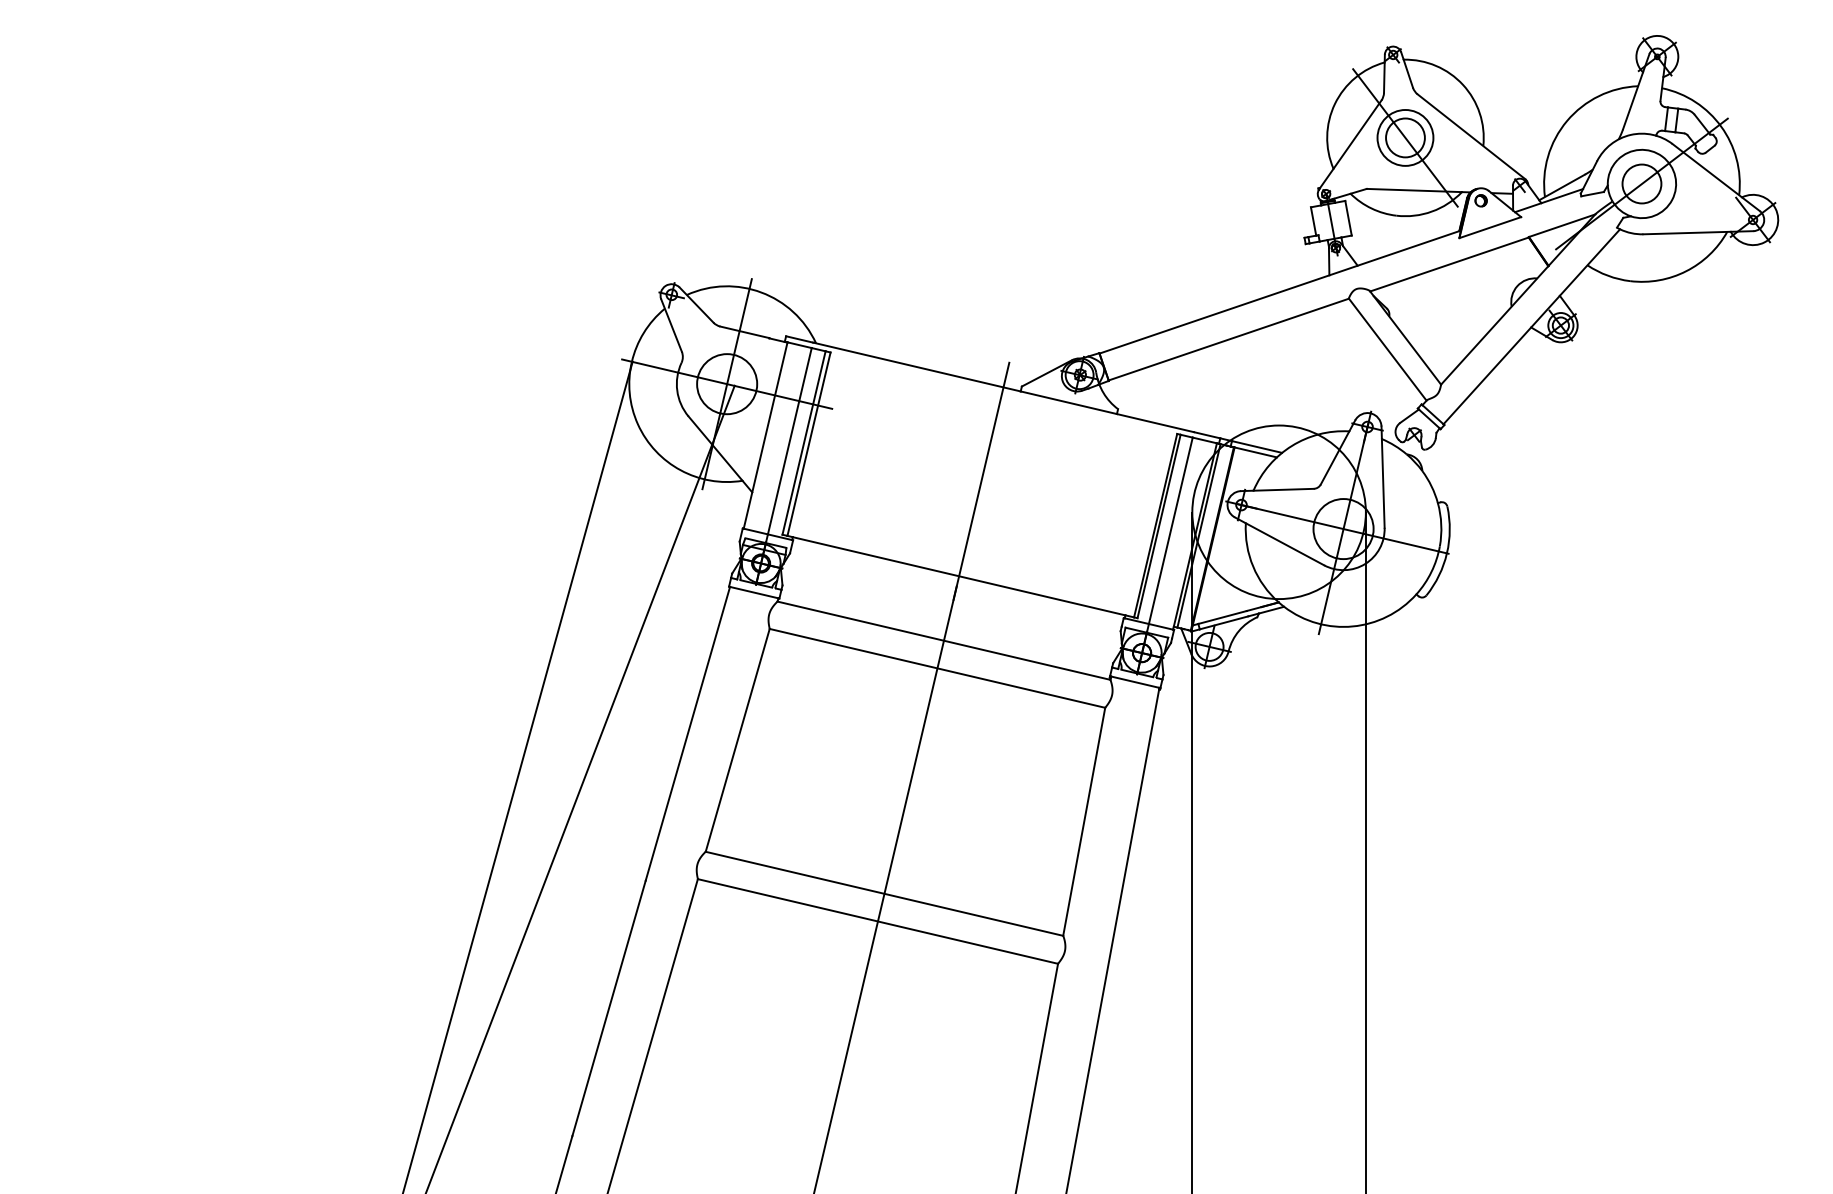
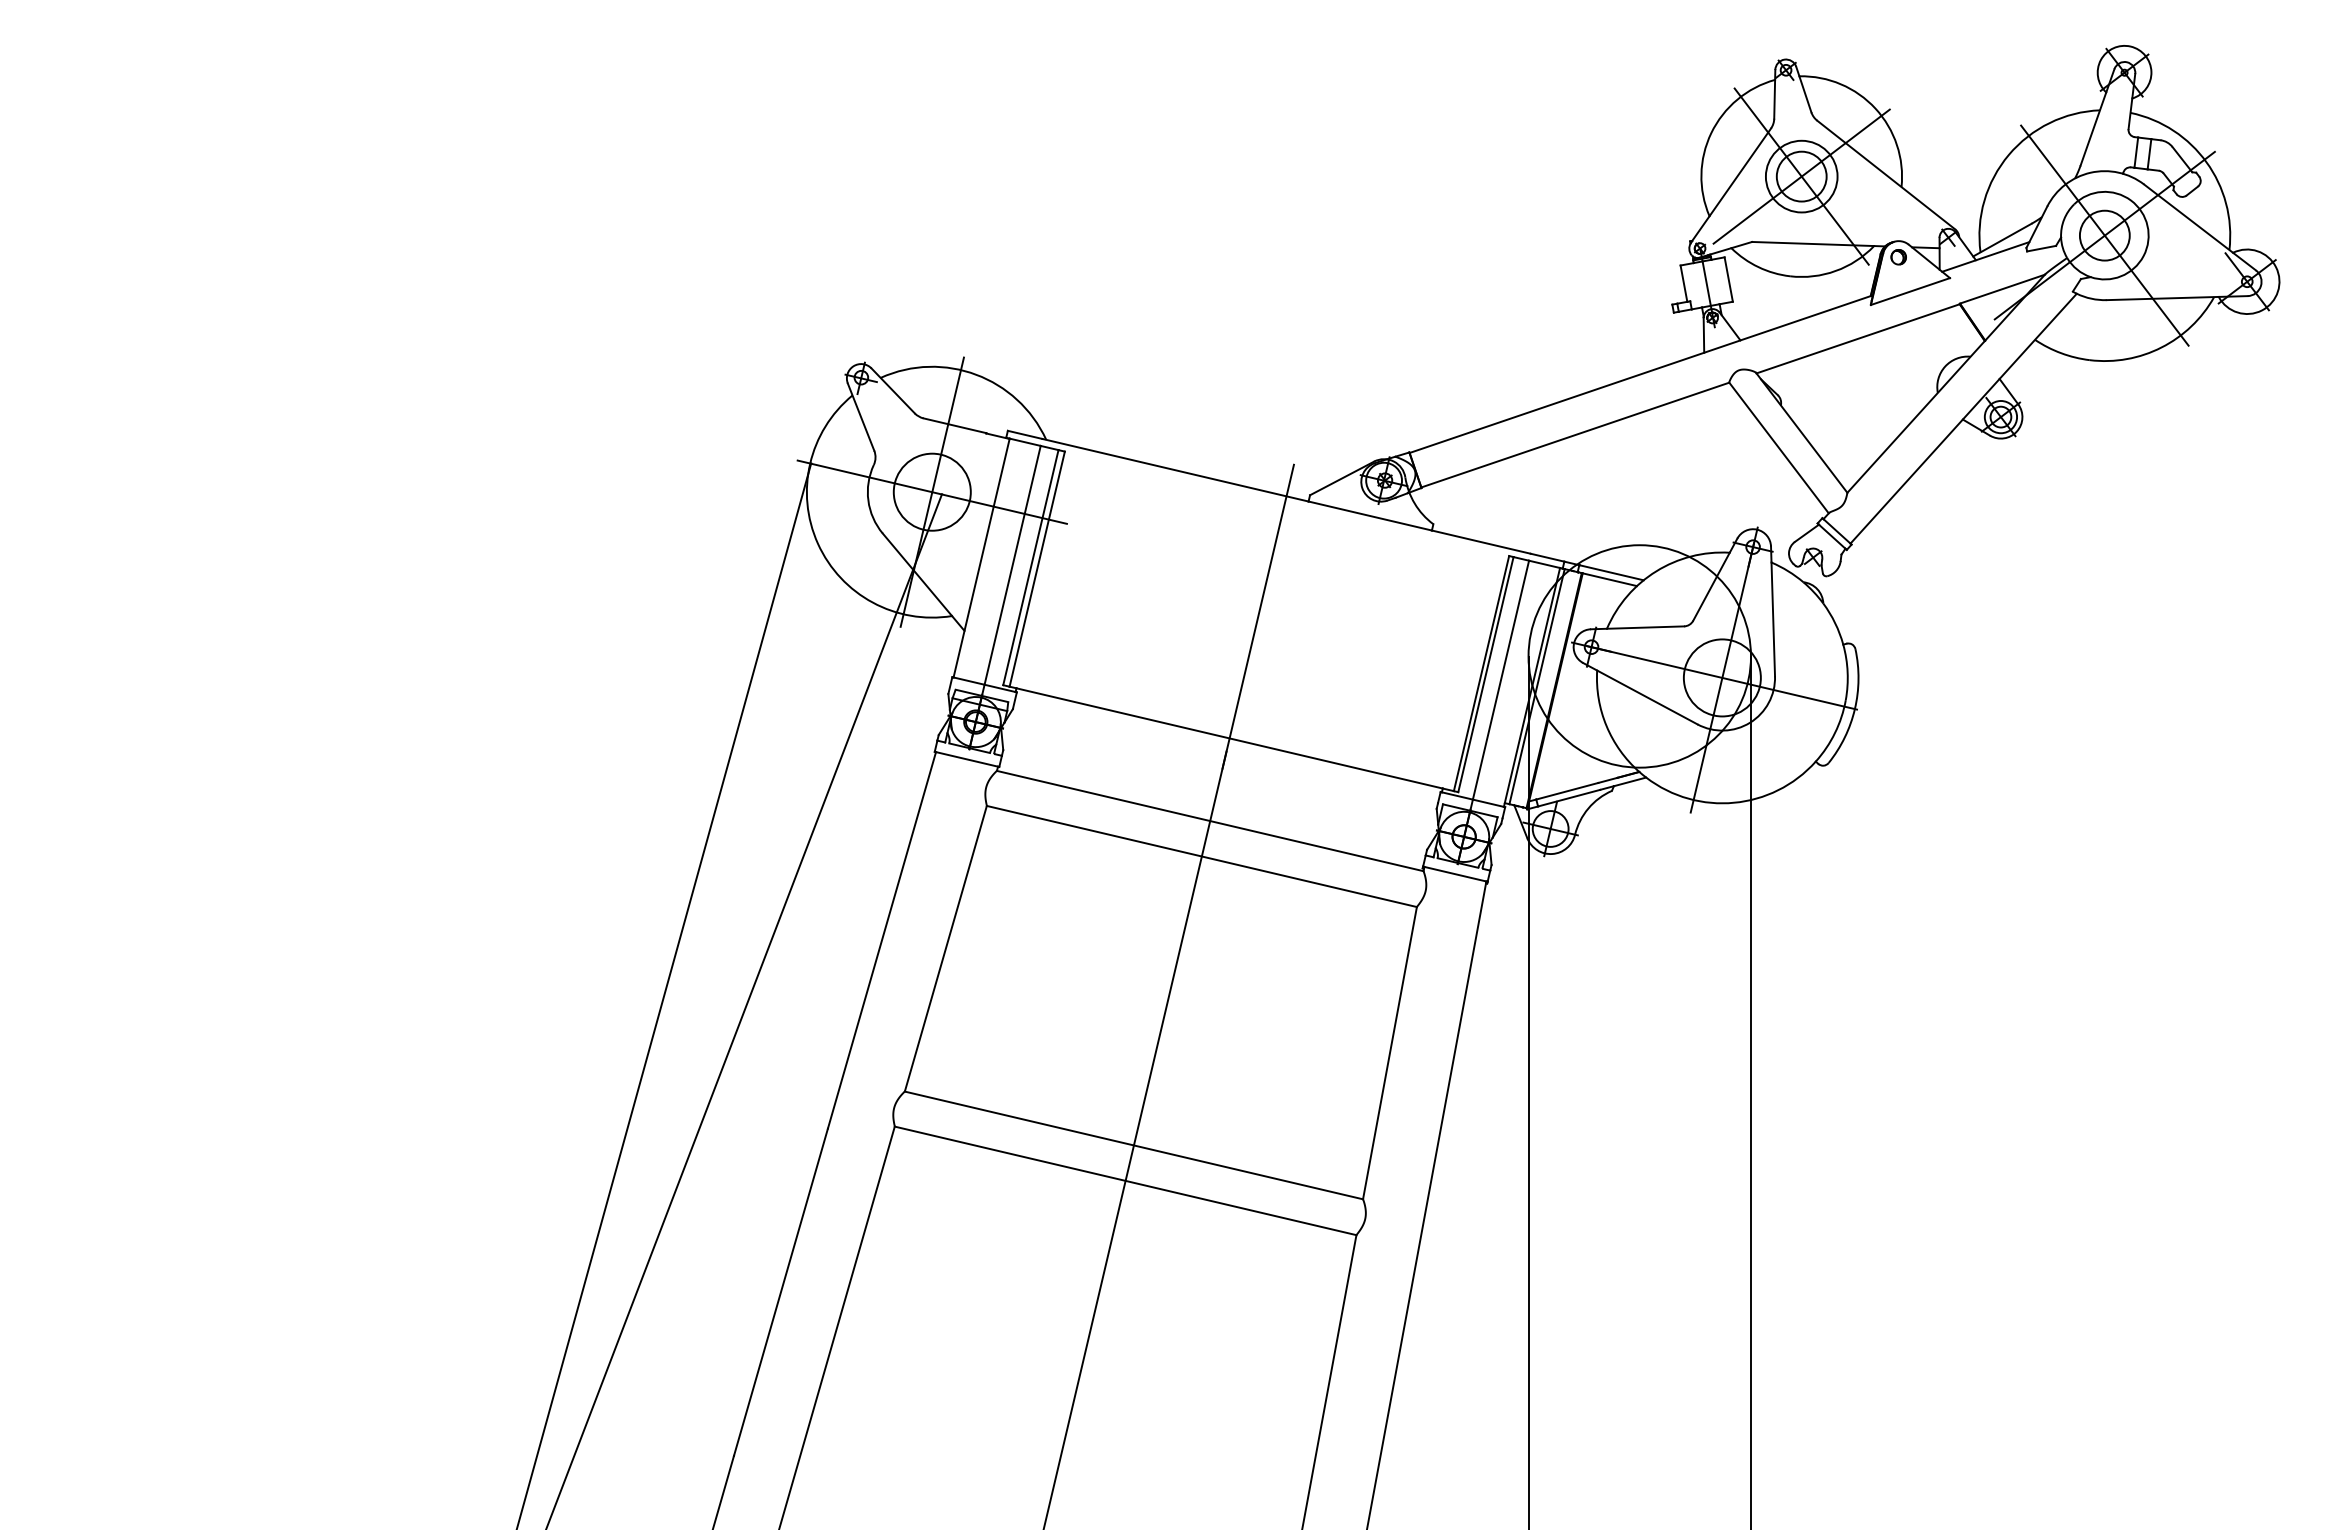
line: (1405, 137) -> (1801, 176), added
line: (1641, 183) -> (2104, 235), added

